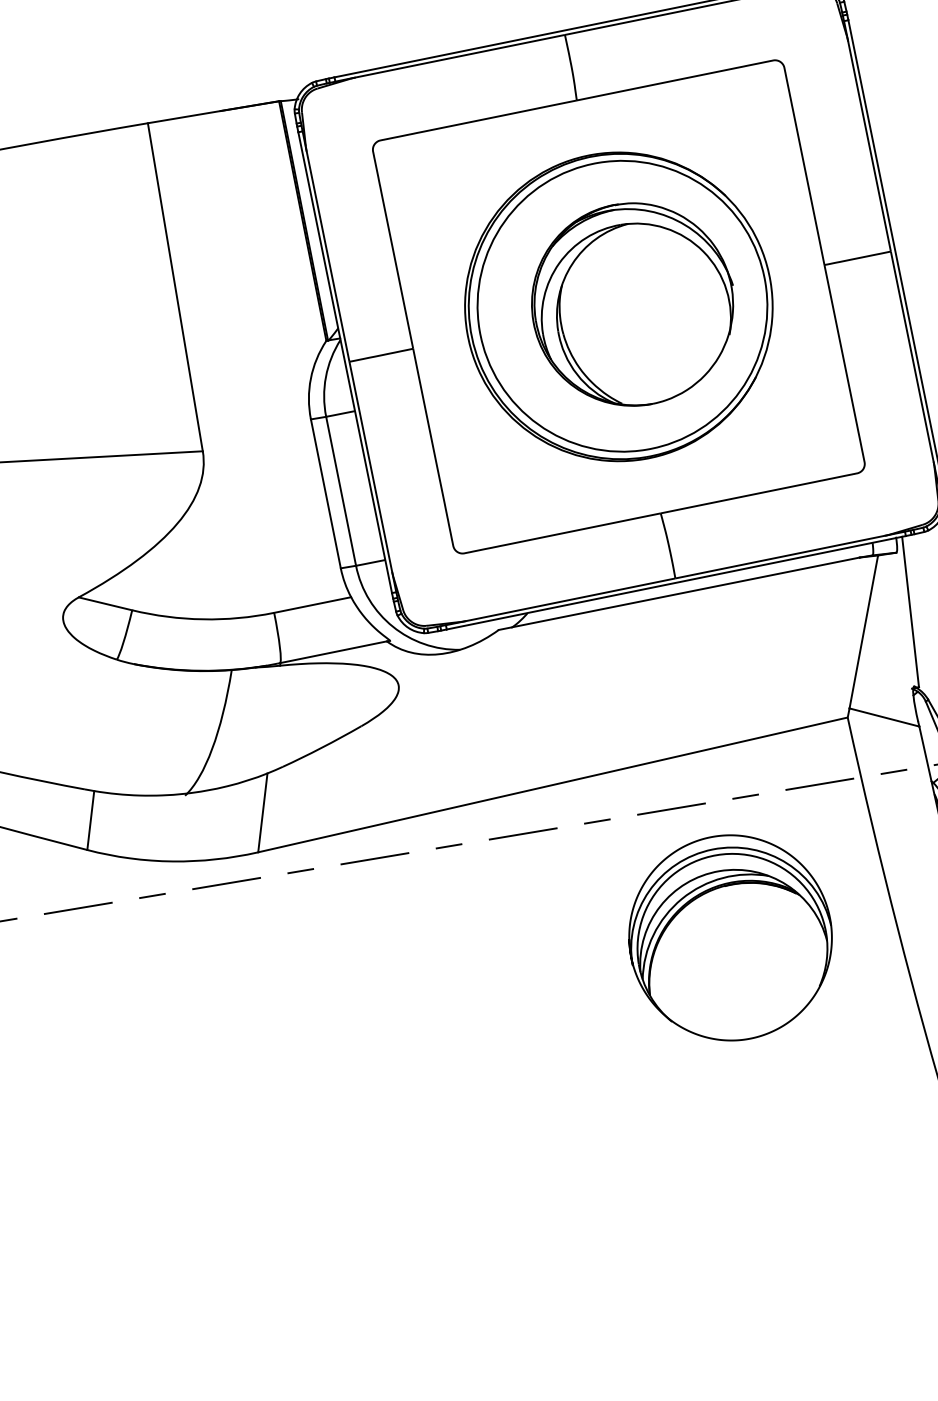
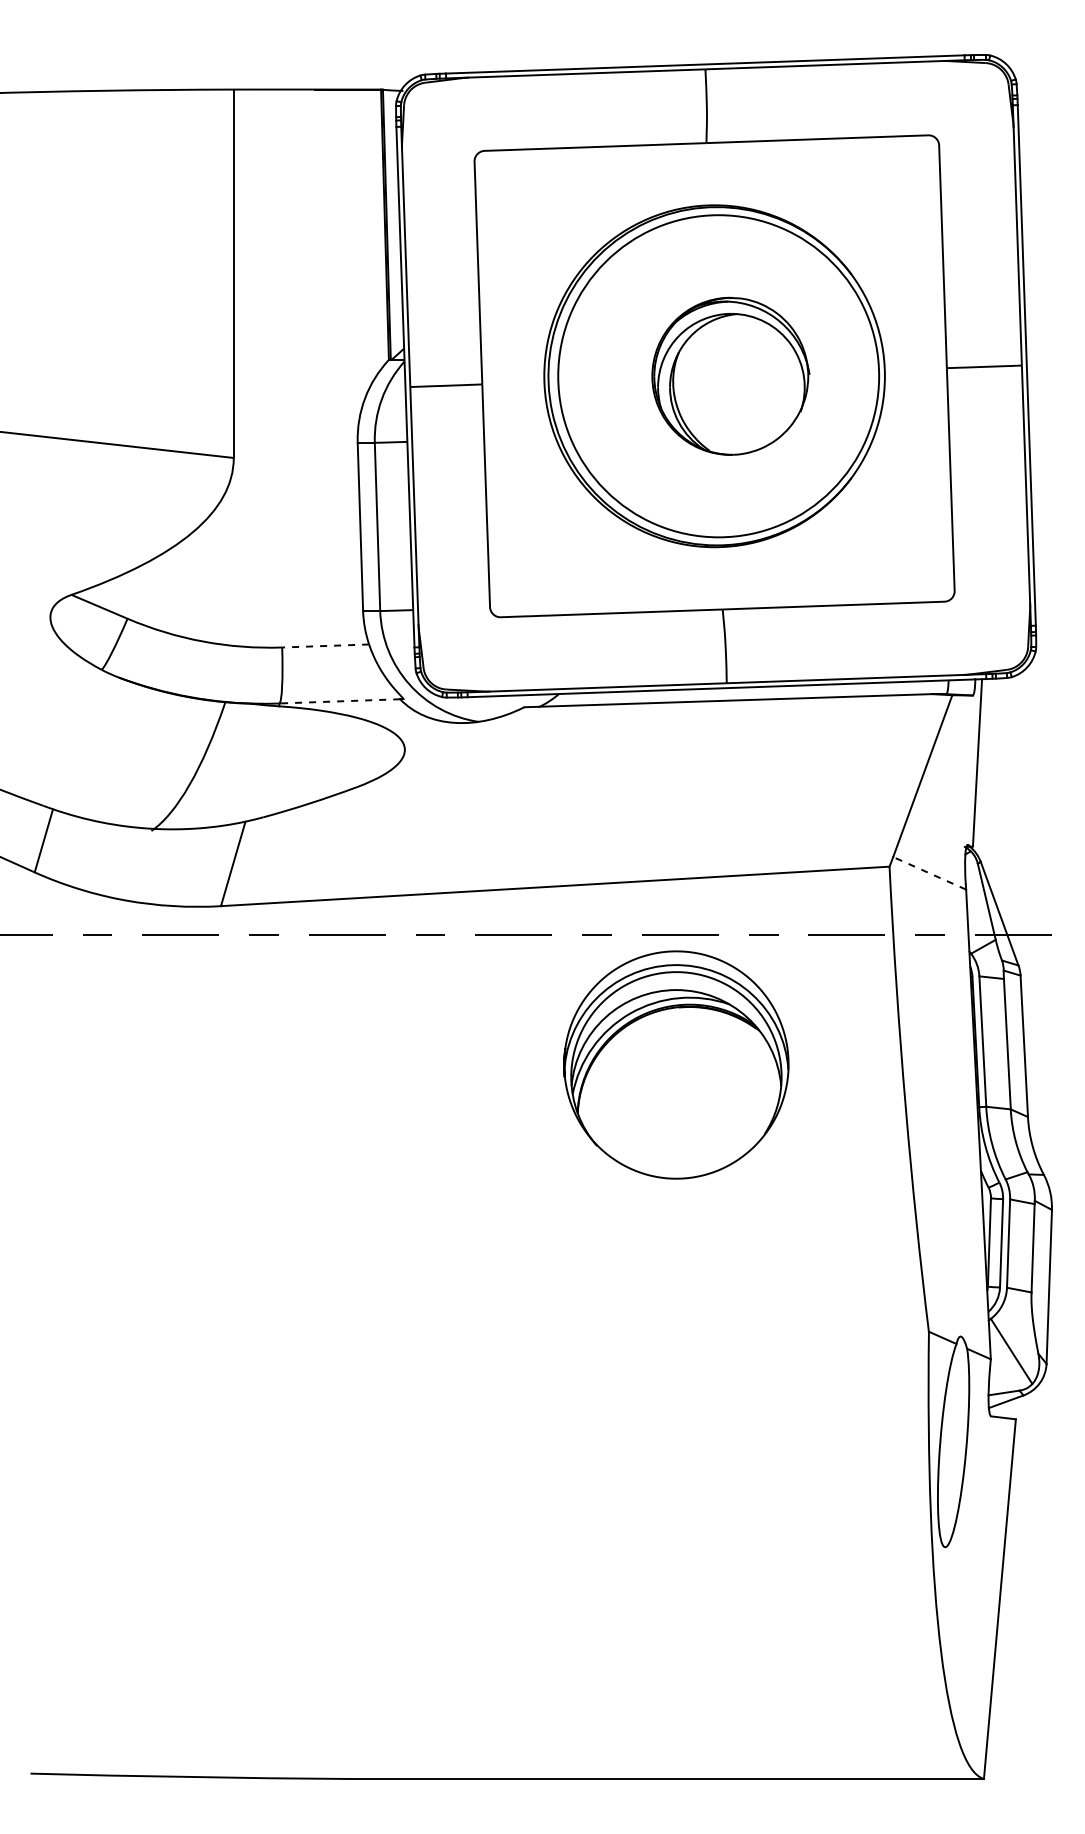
part: (633, 304) -> (730, 376), size x0.7
line: (312, 604) -> (325, 645), solid -> dashed
line: (333, 652) -> (339, 701), solid -> dashed
line: (884, 717) -> (929, 873), solid -> dashed
part: (730, 937) -> (676, 1064), moved

